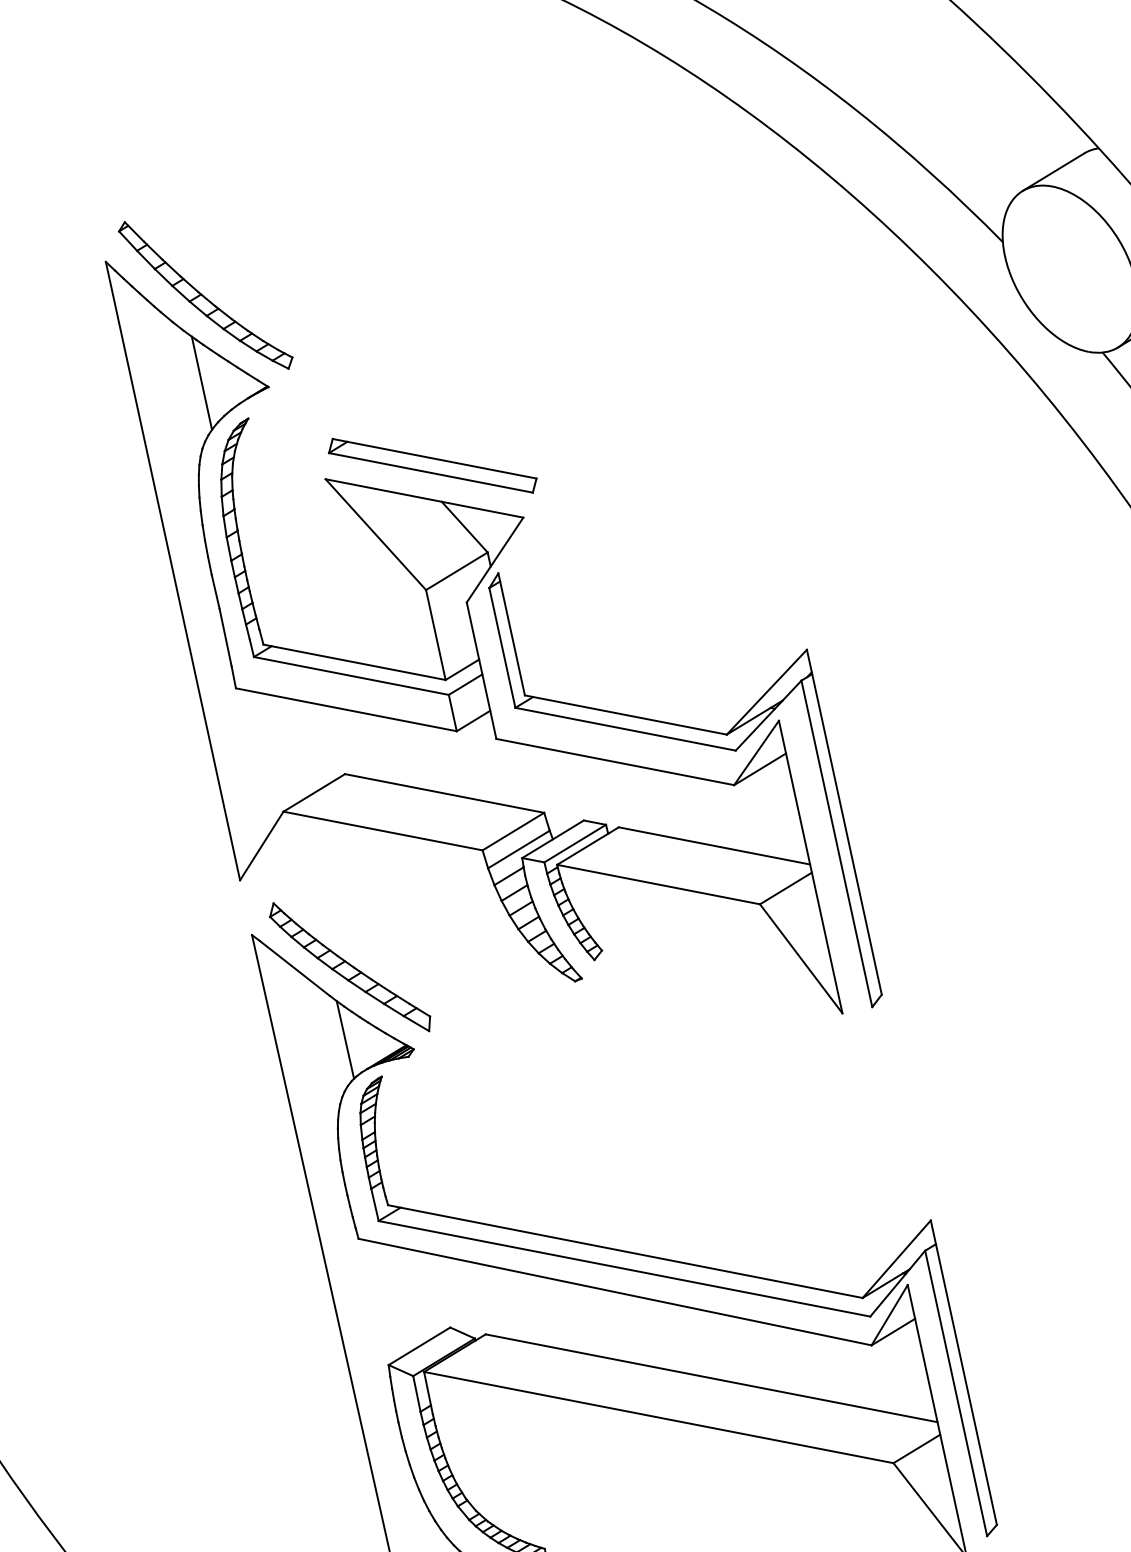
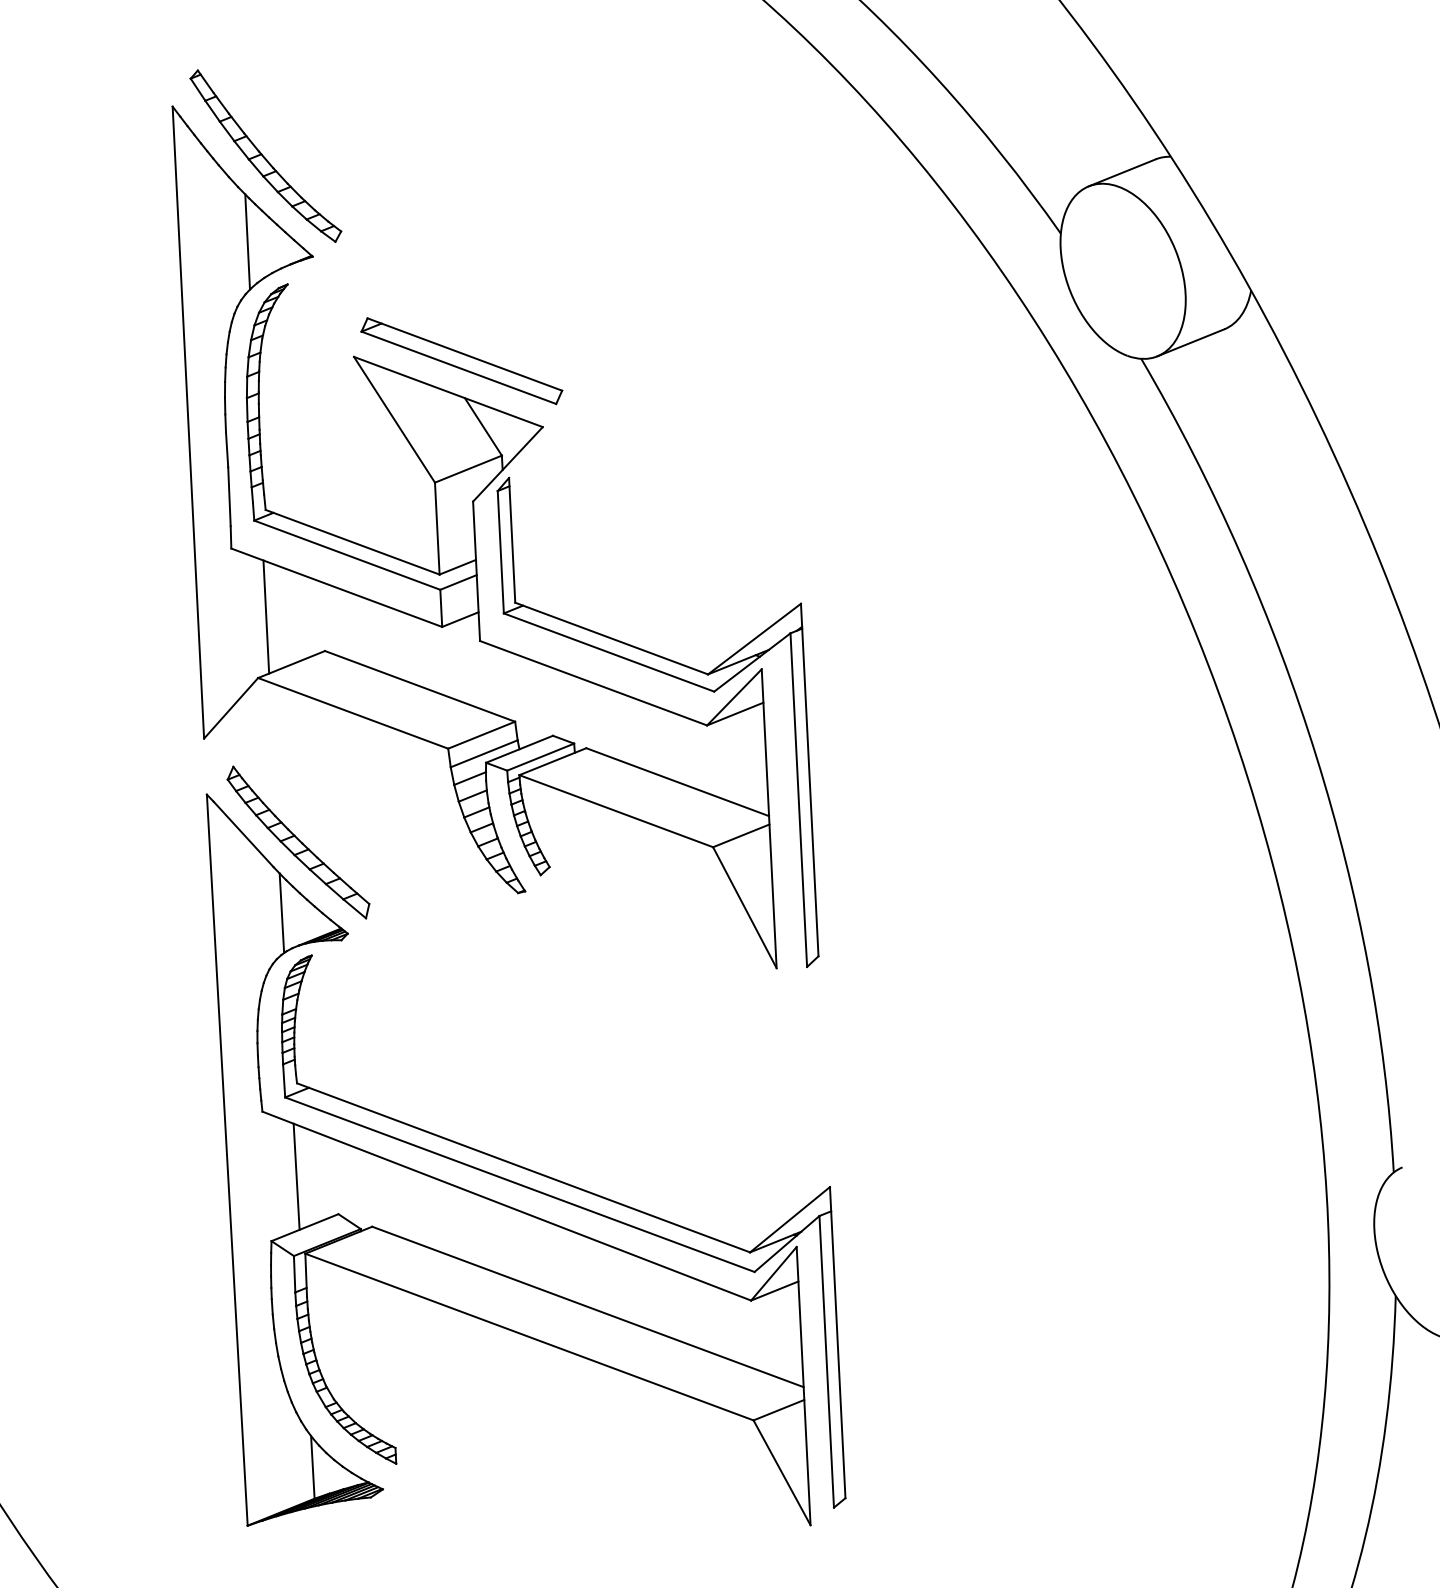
line: (281, 749) -> (266, 616), added
line: (402, 1297) -> (296, 1176), added

